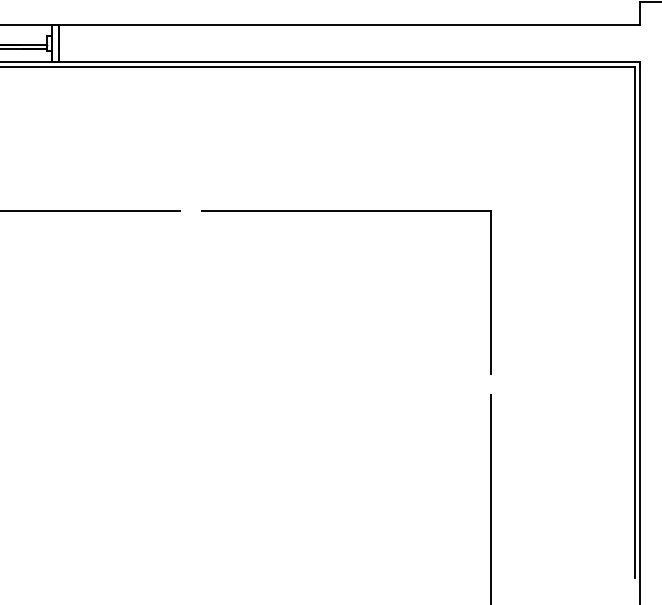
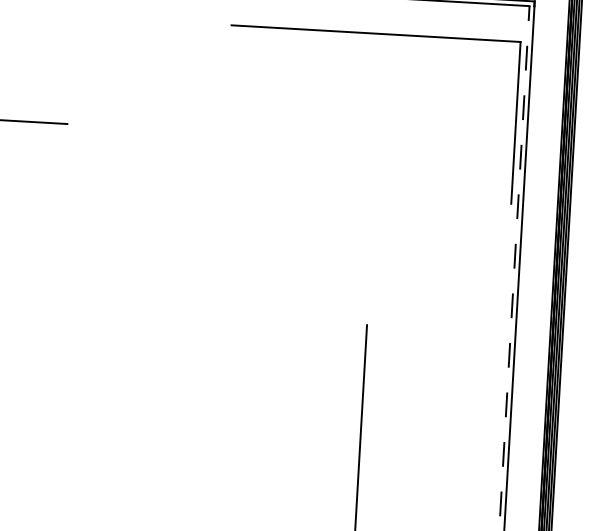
part: (346, 211) -> (376, 33), moved
line: (634, 322) -> (514, 261), solid -> dashed

